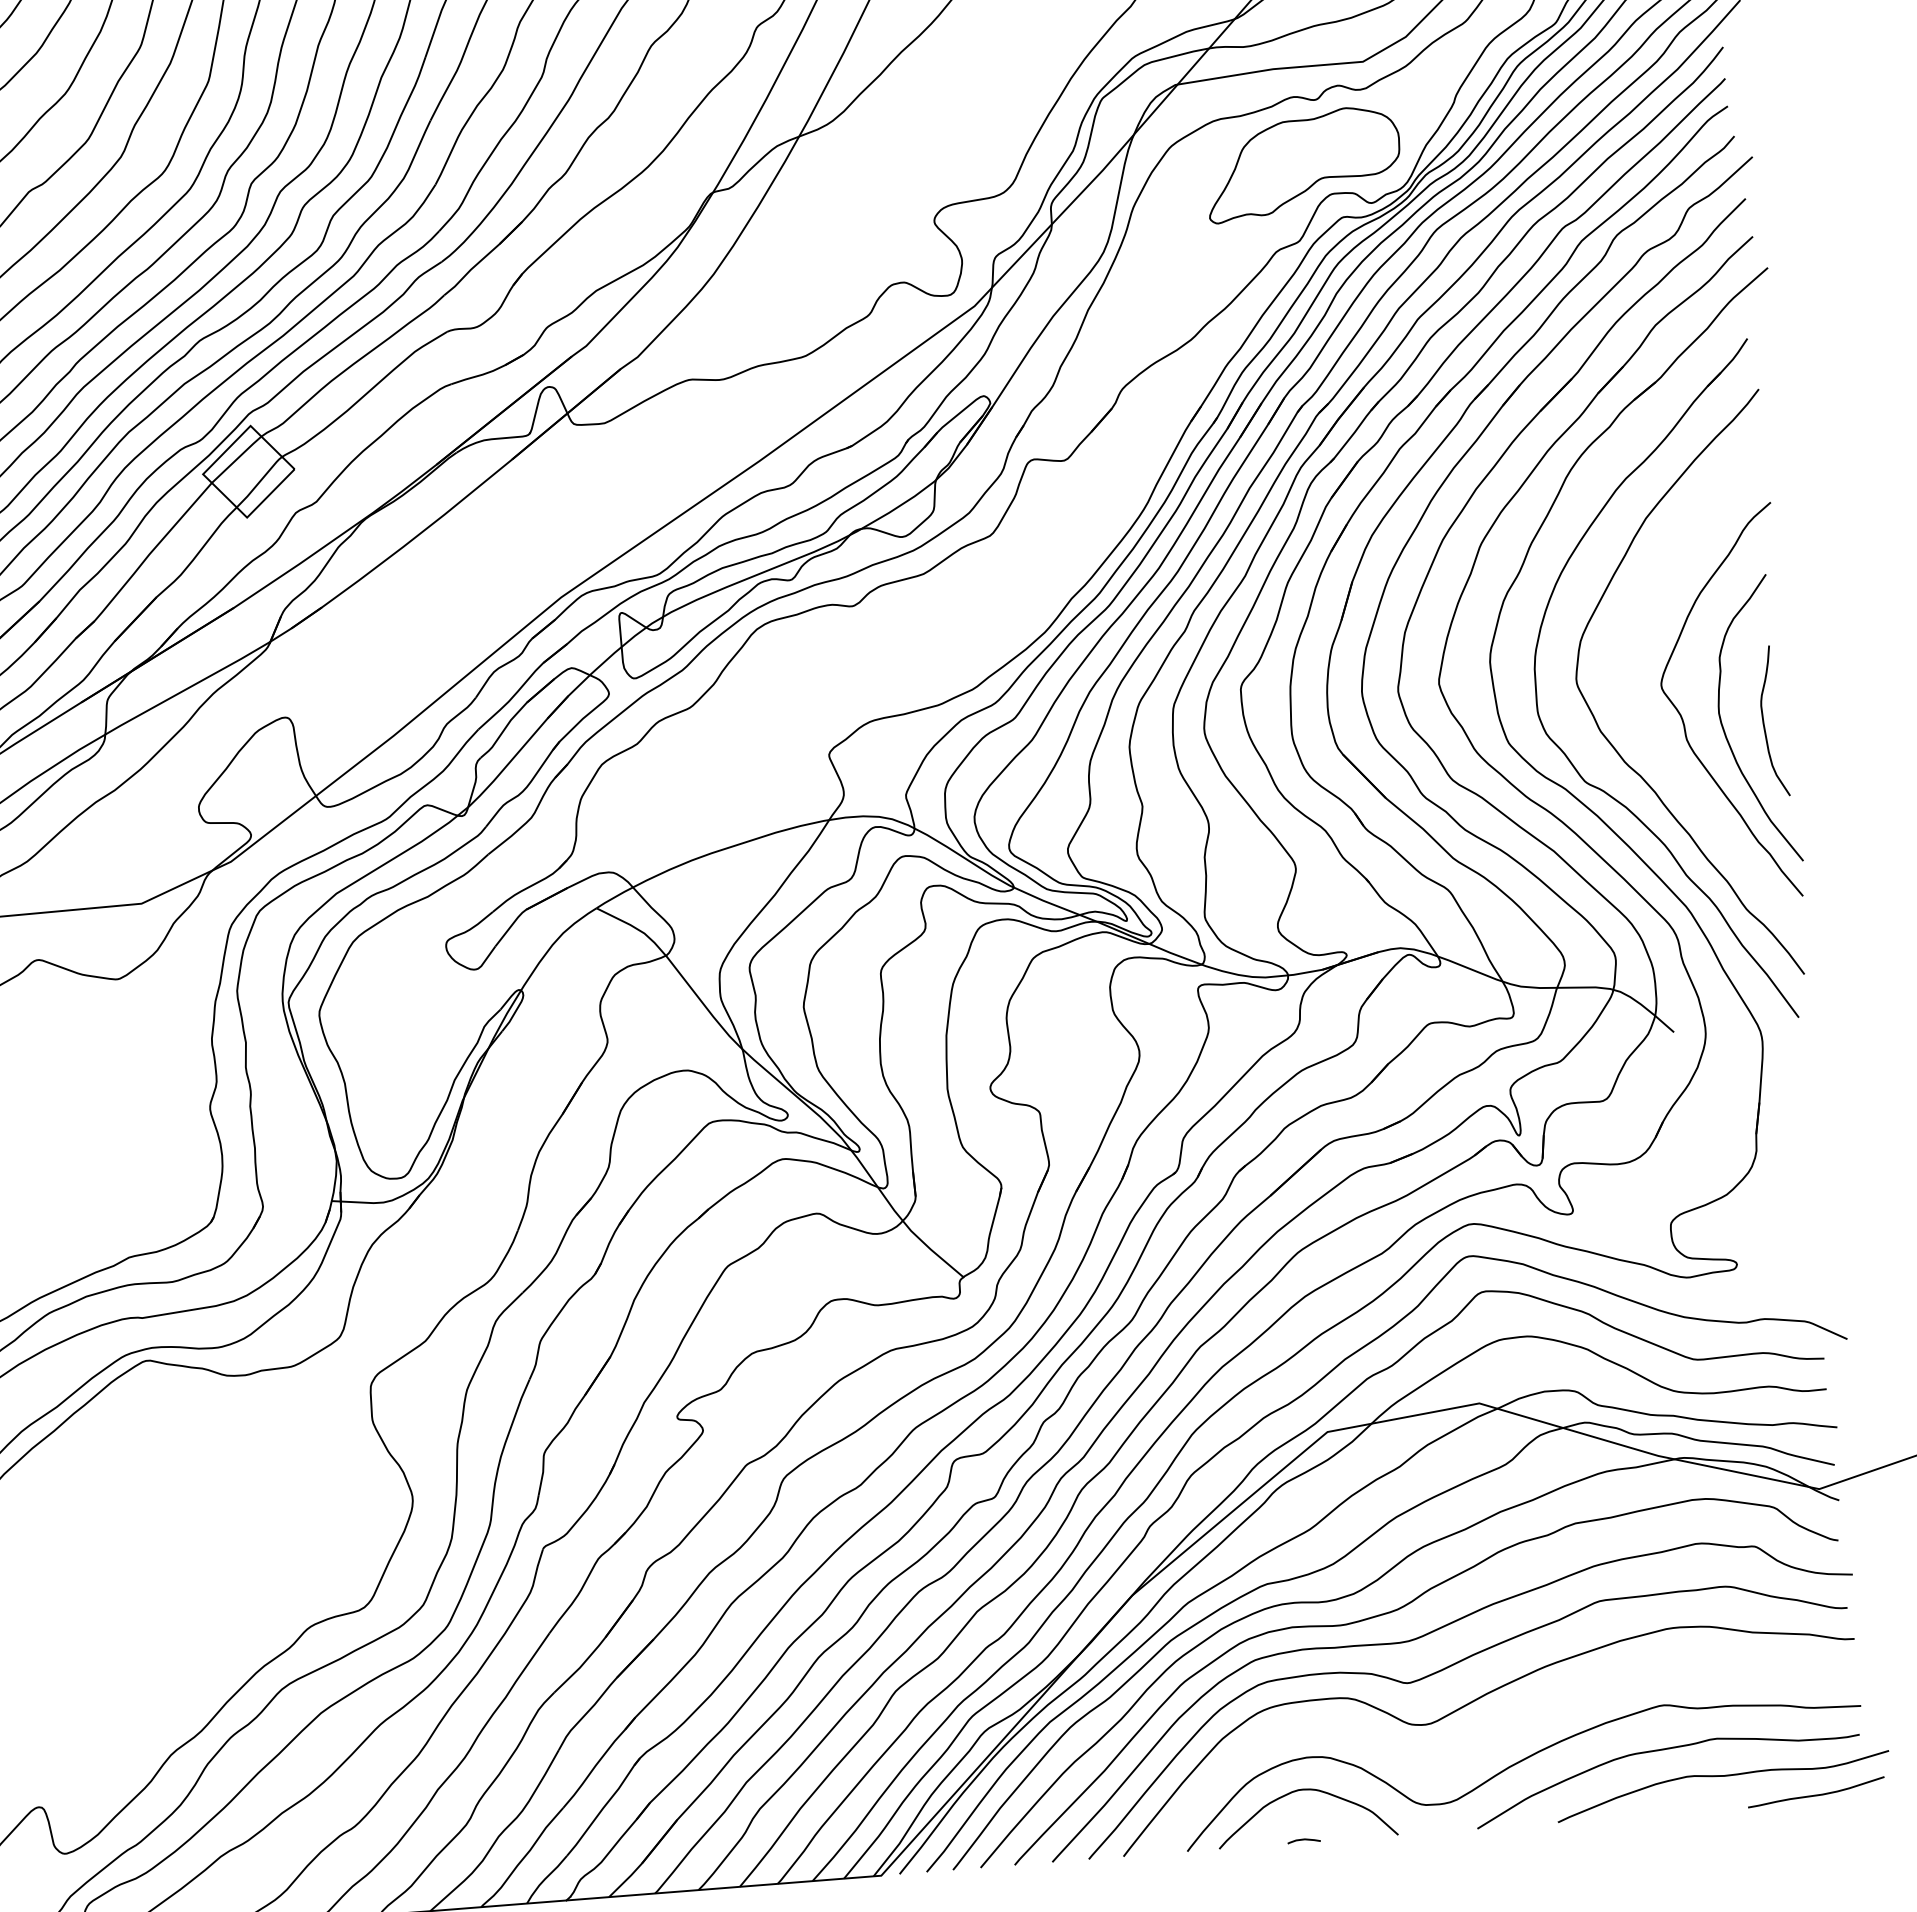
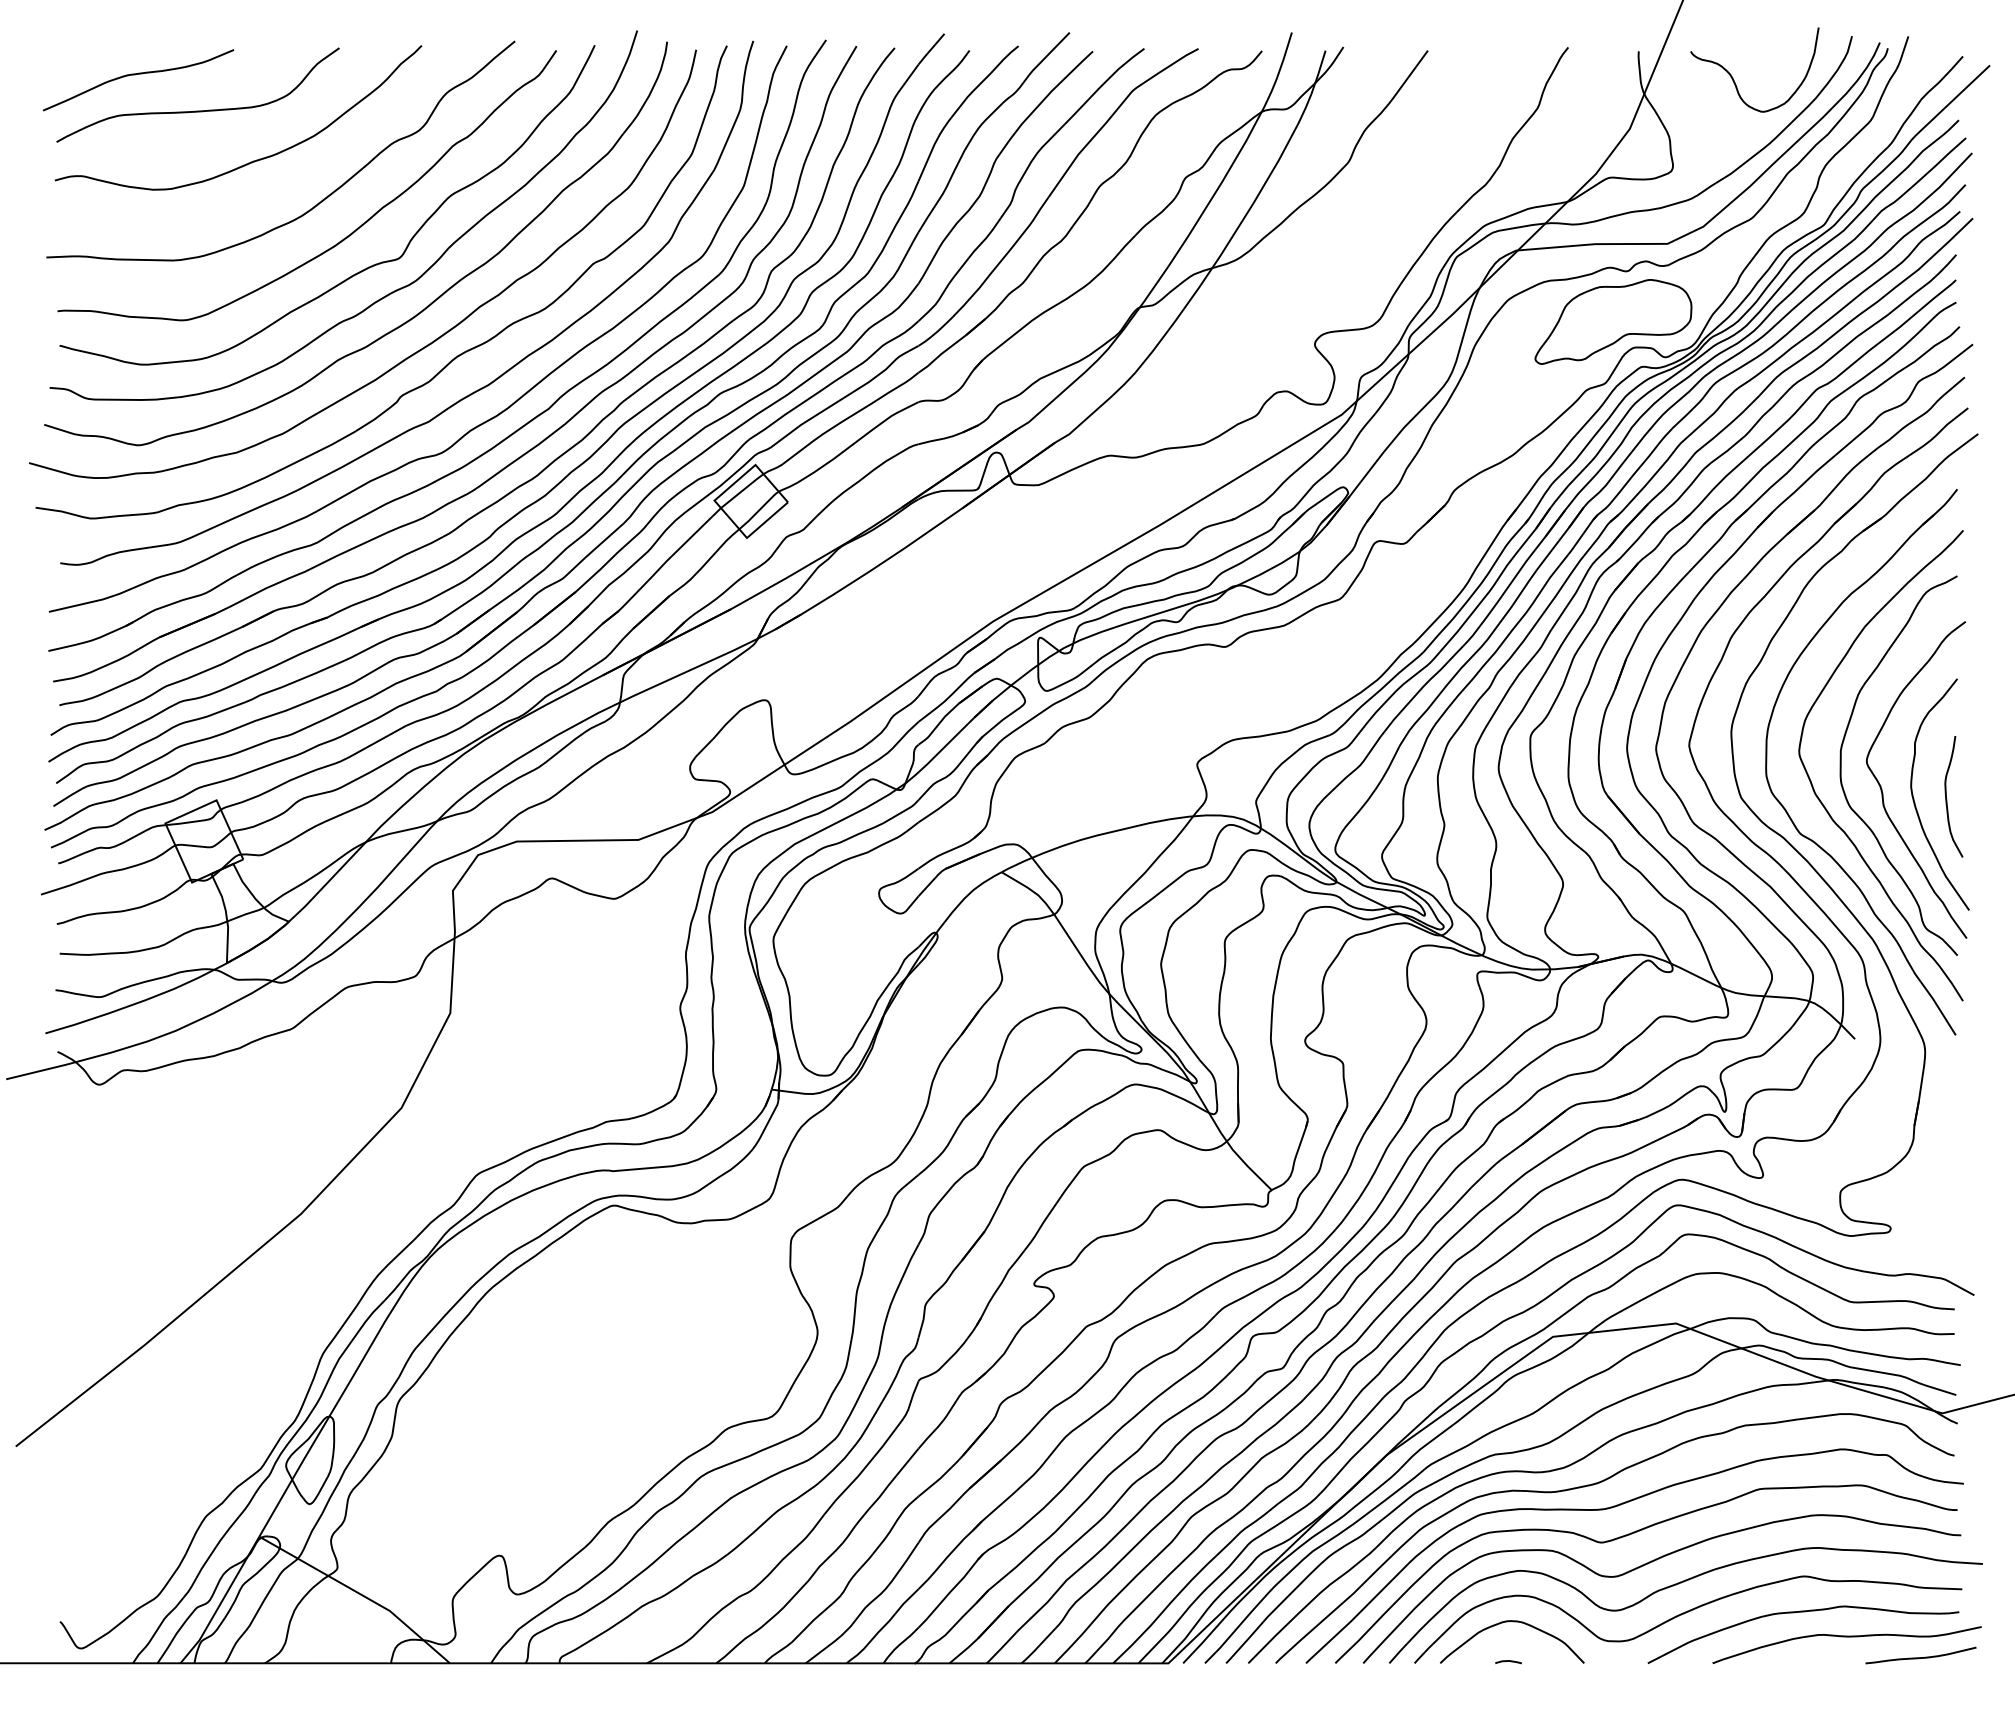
curve: (1630, 693) -> (1841, 765), added
curve: (1505, 1729) -> (1676, 1585), added

